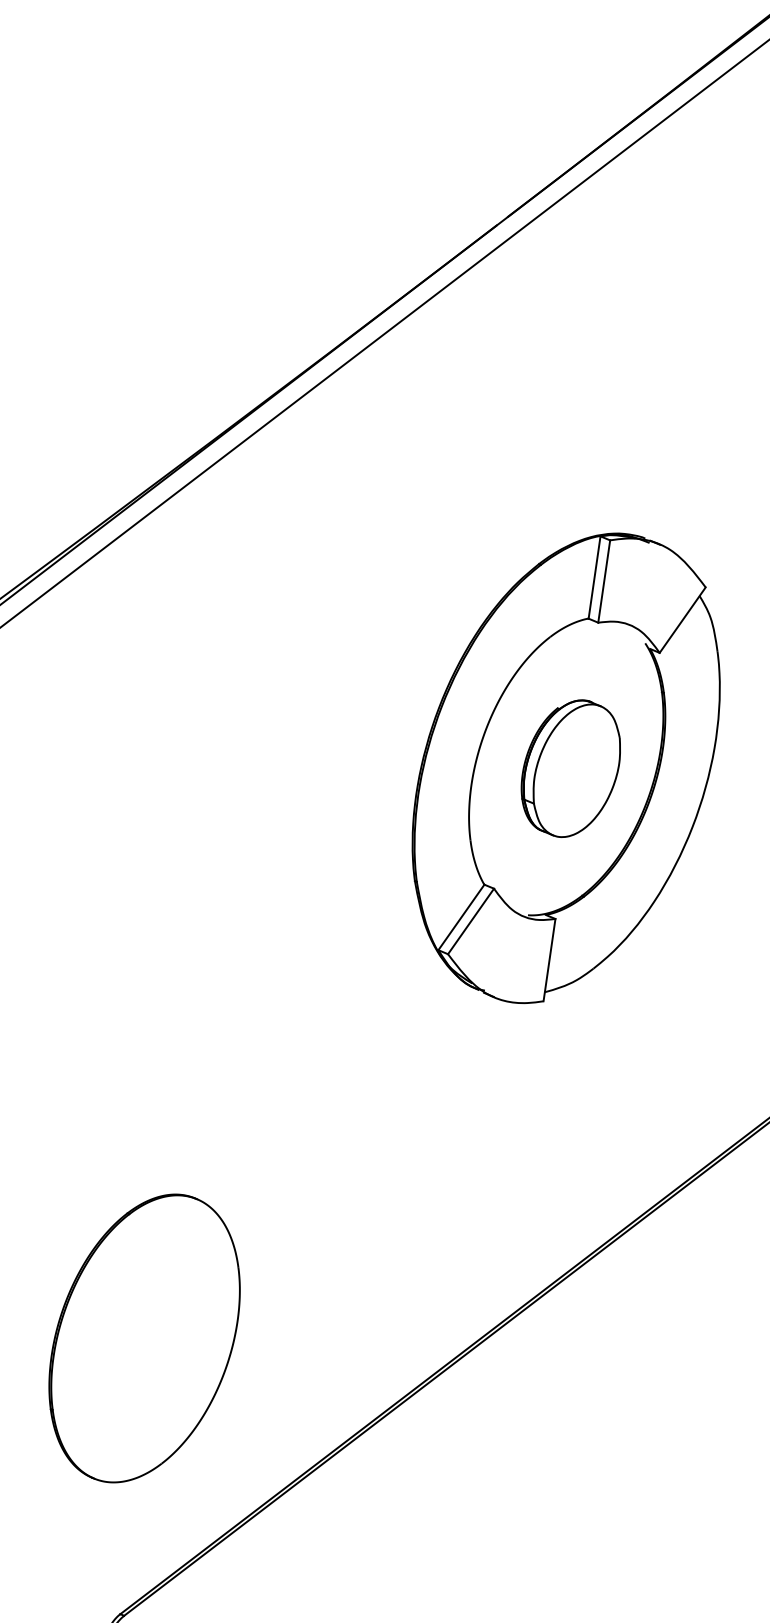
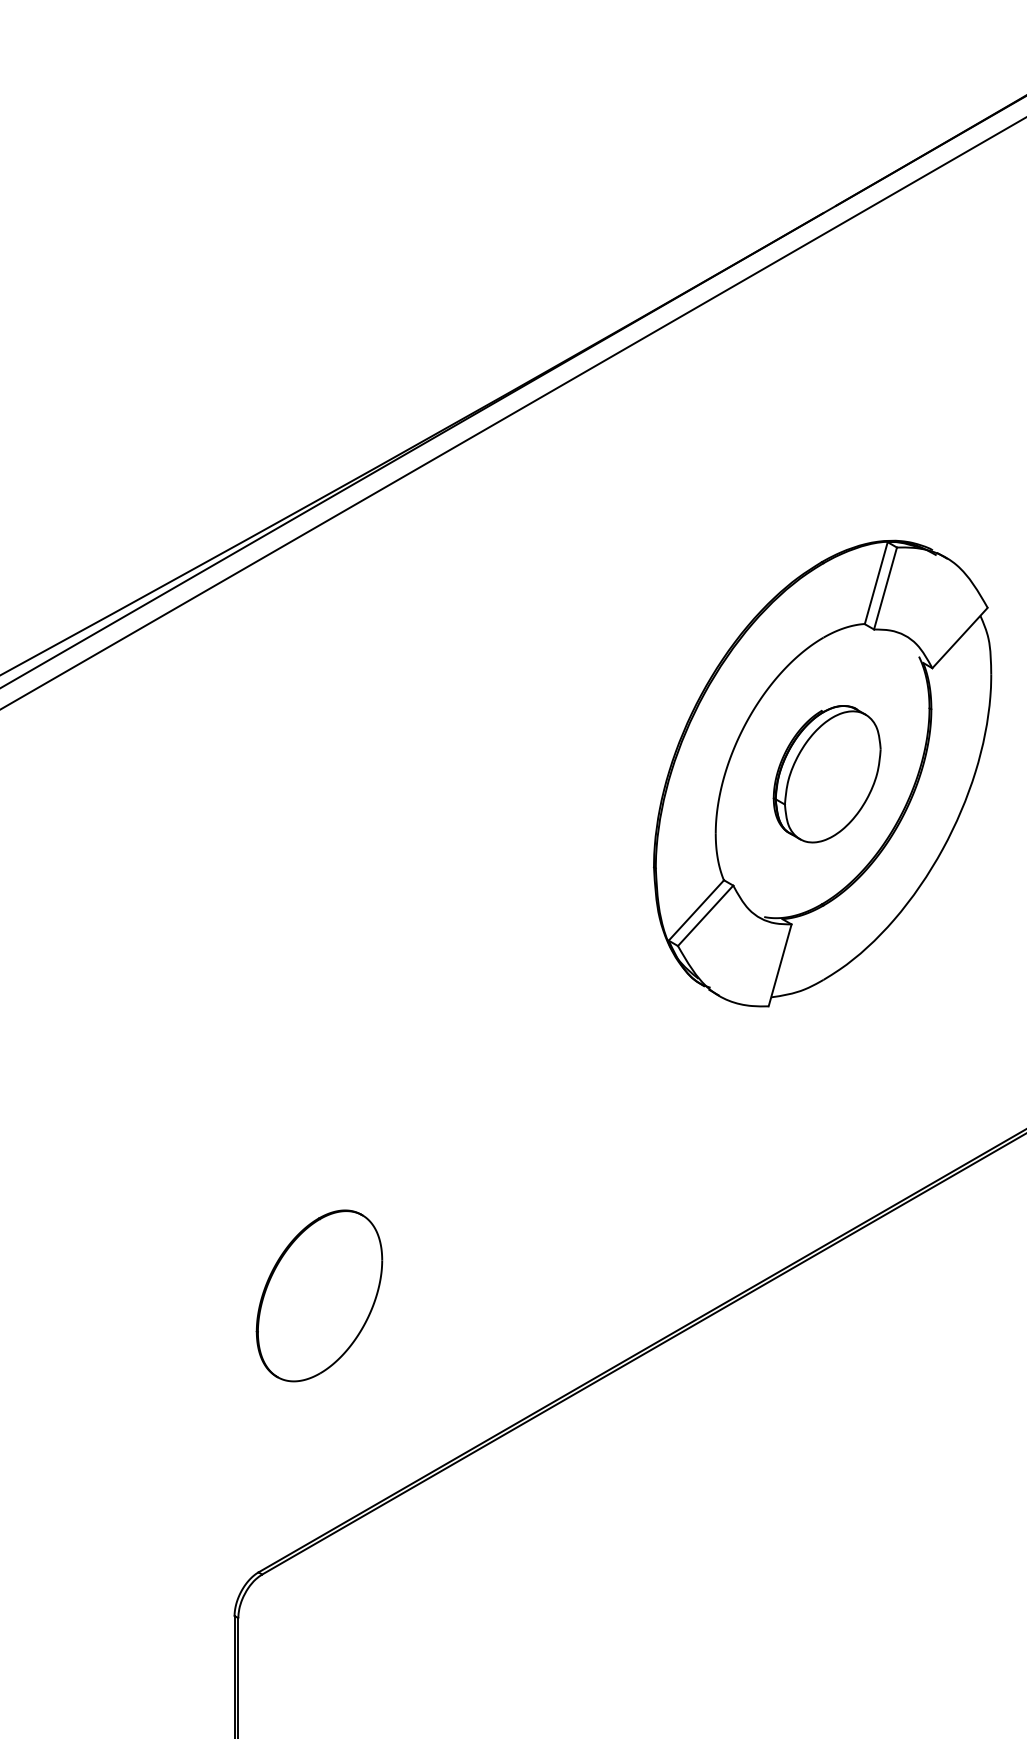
part: (144, 1338) -> (319, 1295), size x0.6

